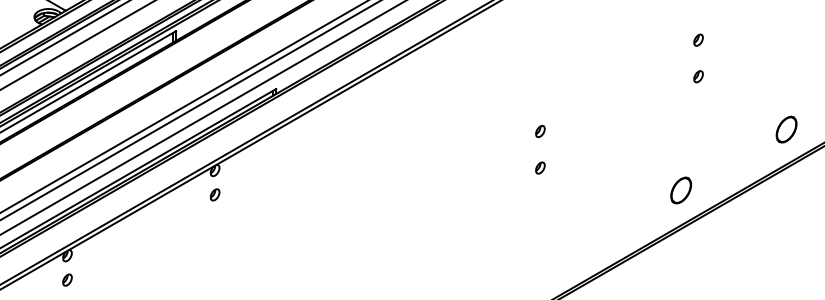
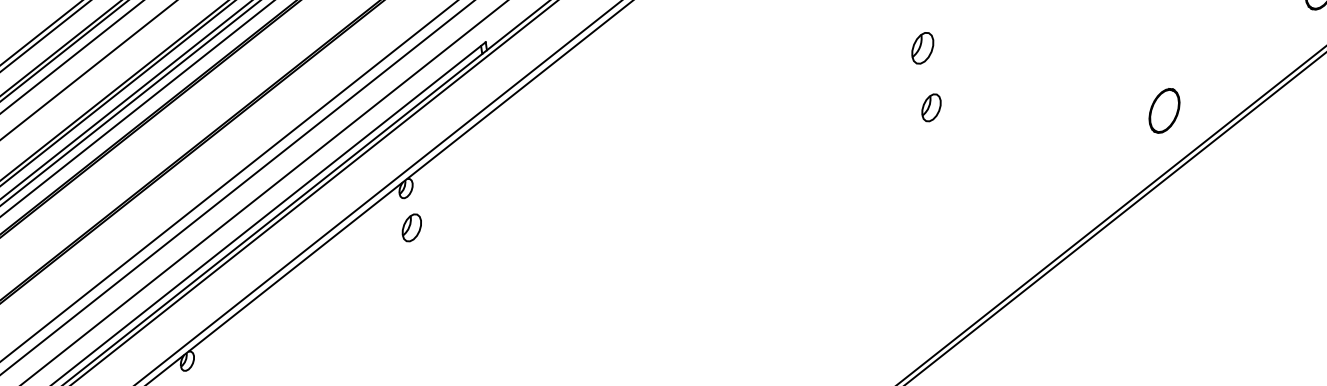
part: (540, 131) -> (923, 48), size x1.6
part: (540, 167) -> (931, 106), size x1.4
part: (214, 194) -> (410, 227), size x1.4

